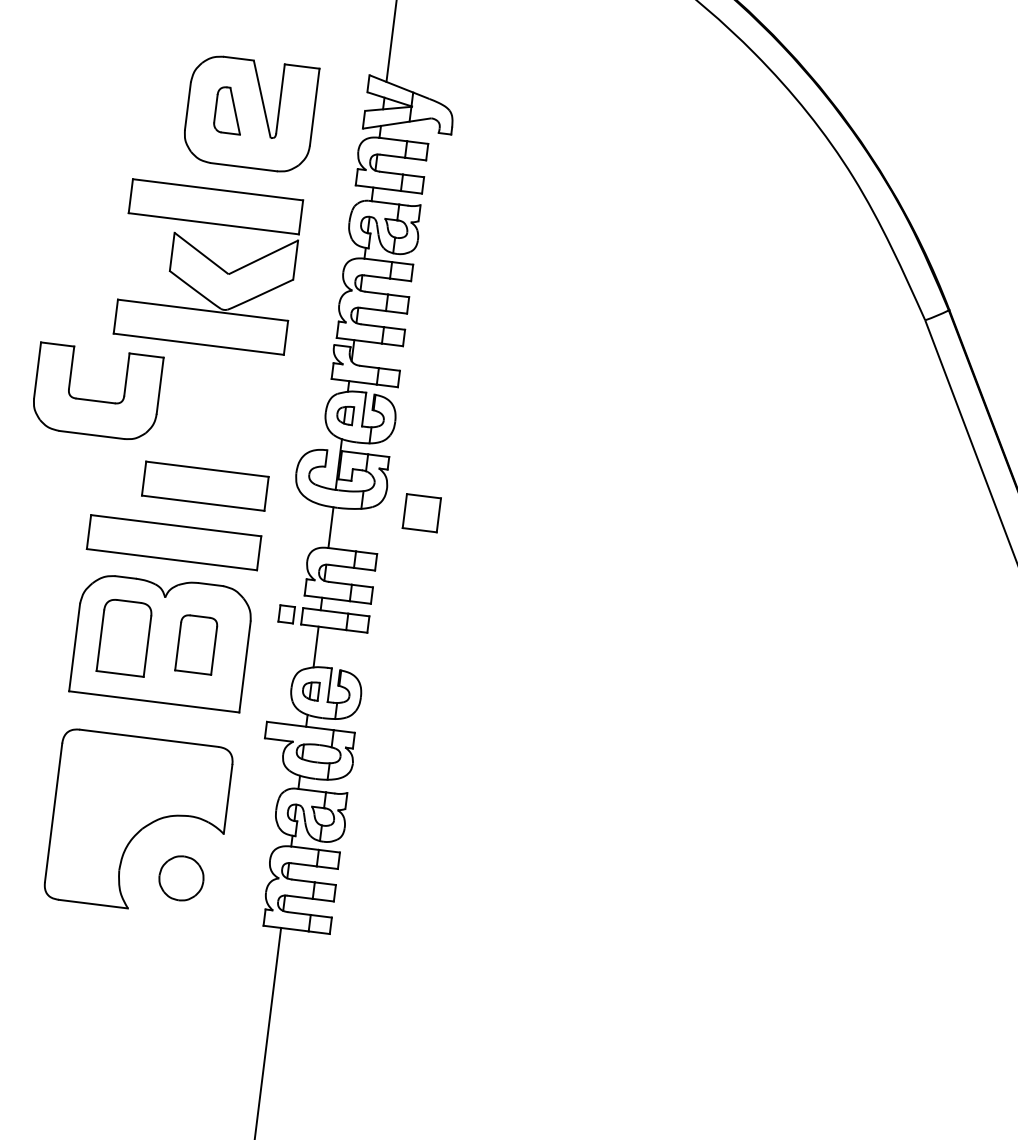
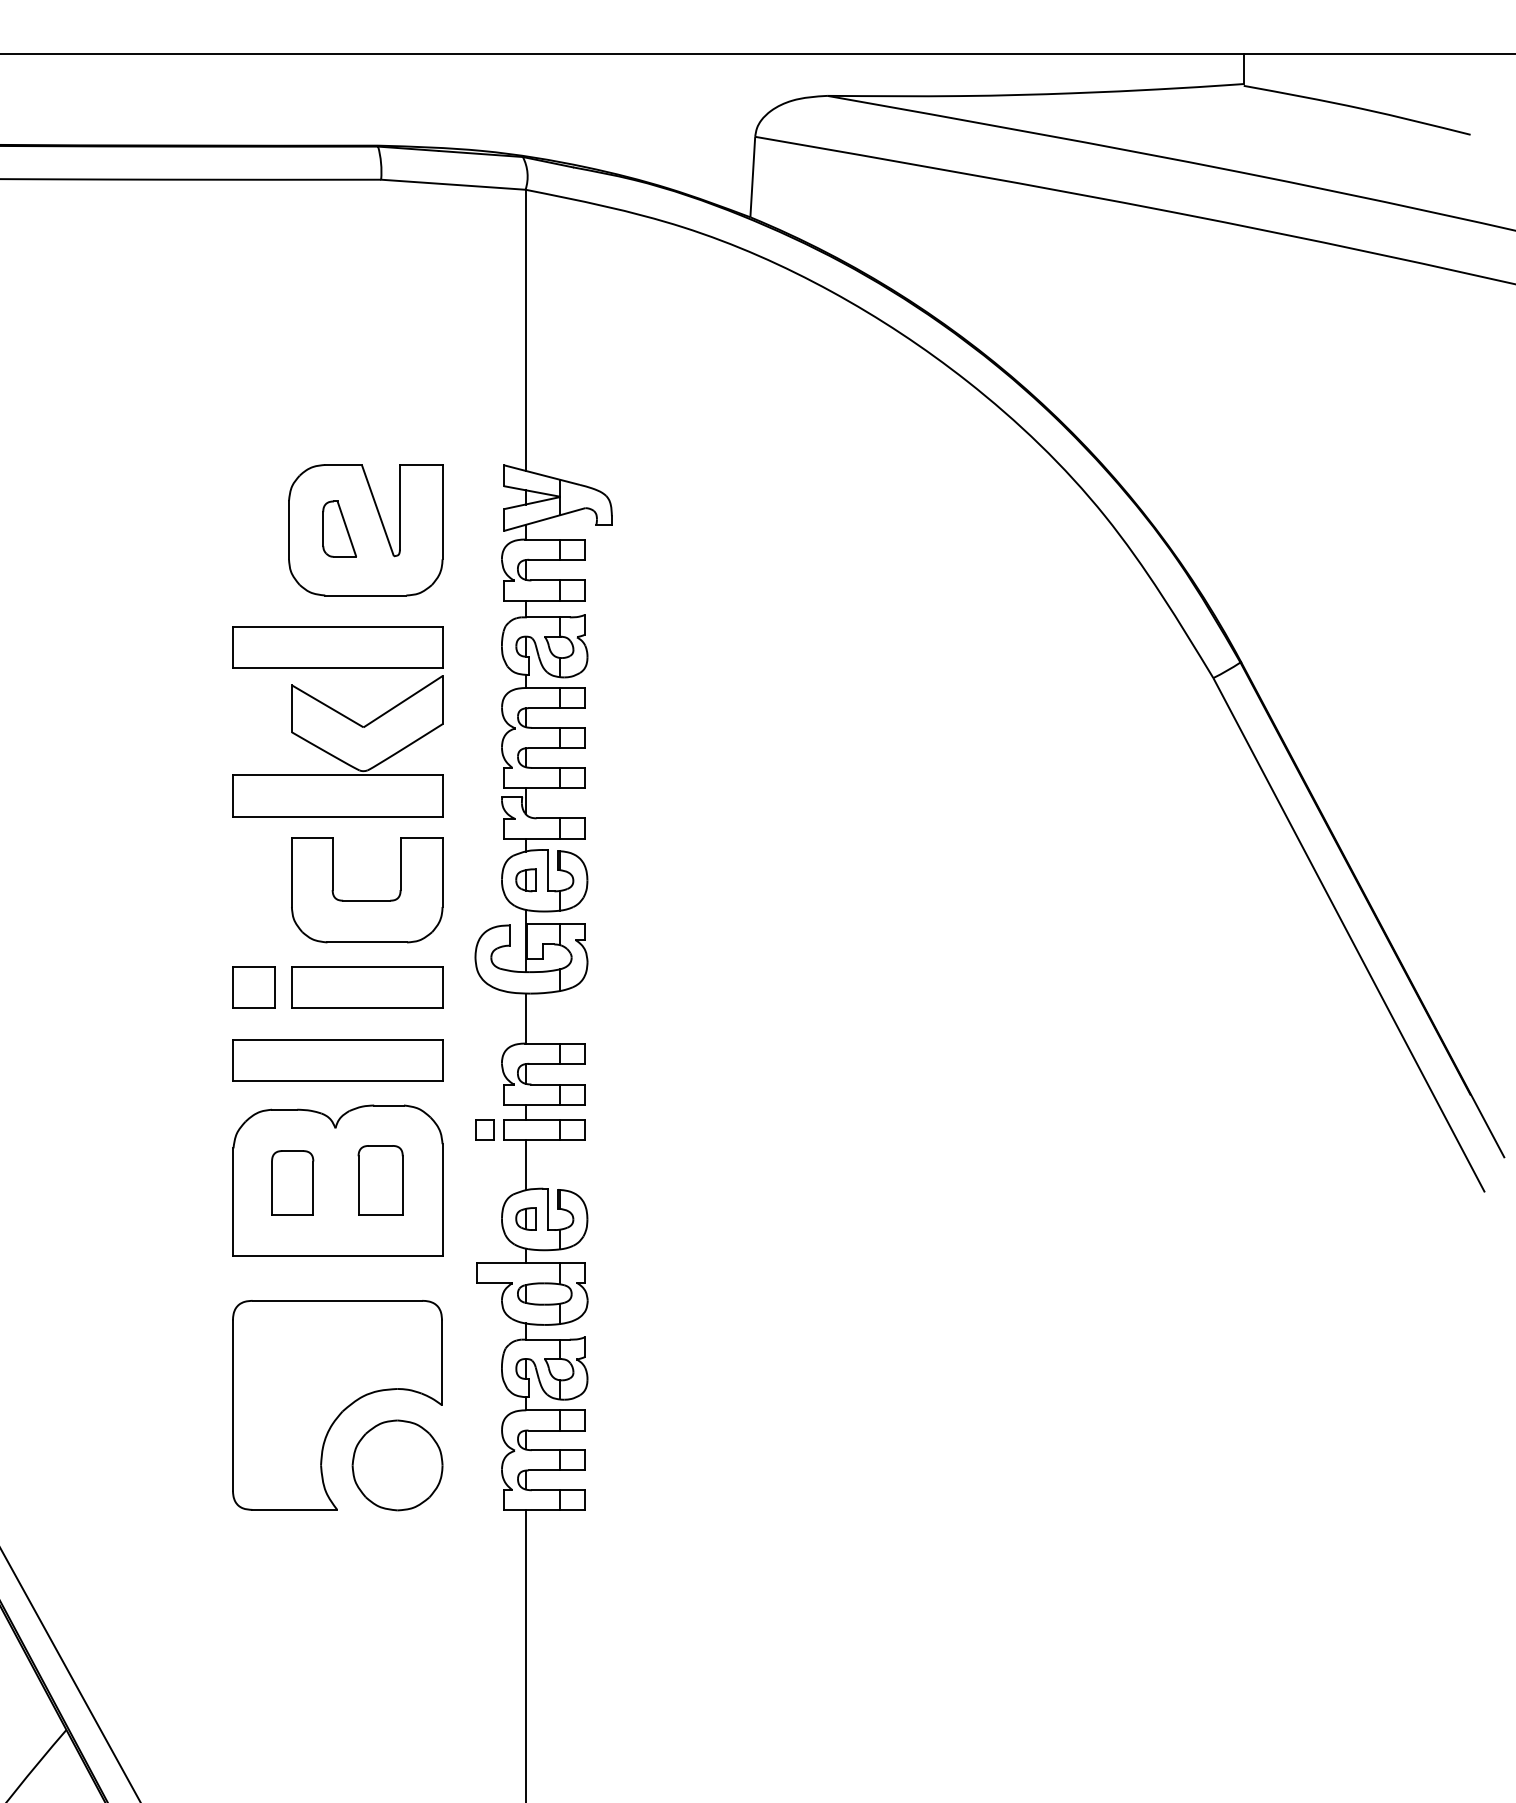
part: (96, 400) -> (367, 900), moved
part: (421, 513) -> (253, 987), moved
part: (124, 637) -> (292, 1182), size x0.71
part: (181, 878) -> (397, 1465), size x1.67

